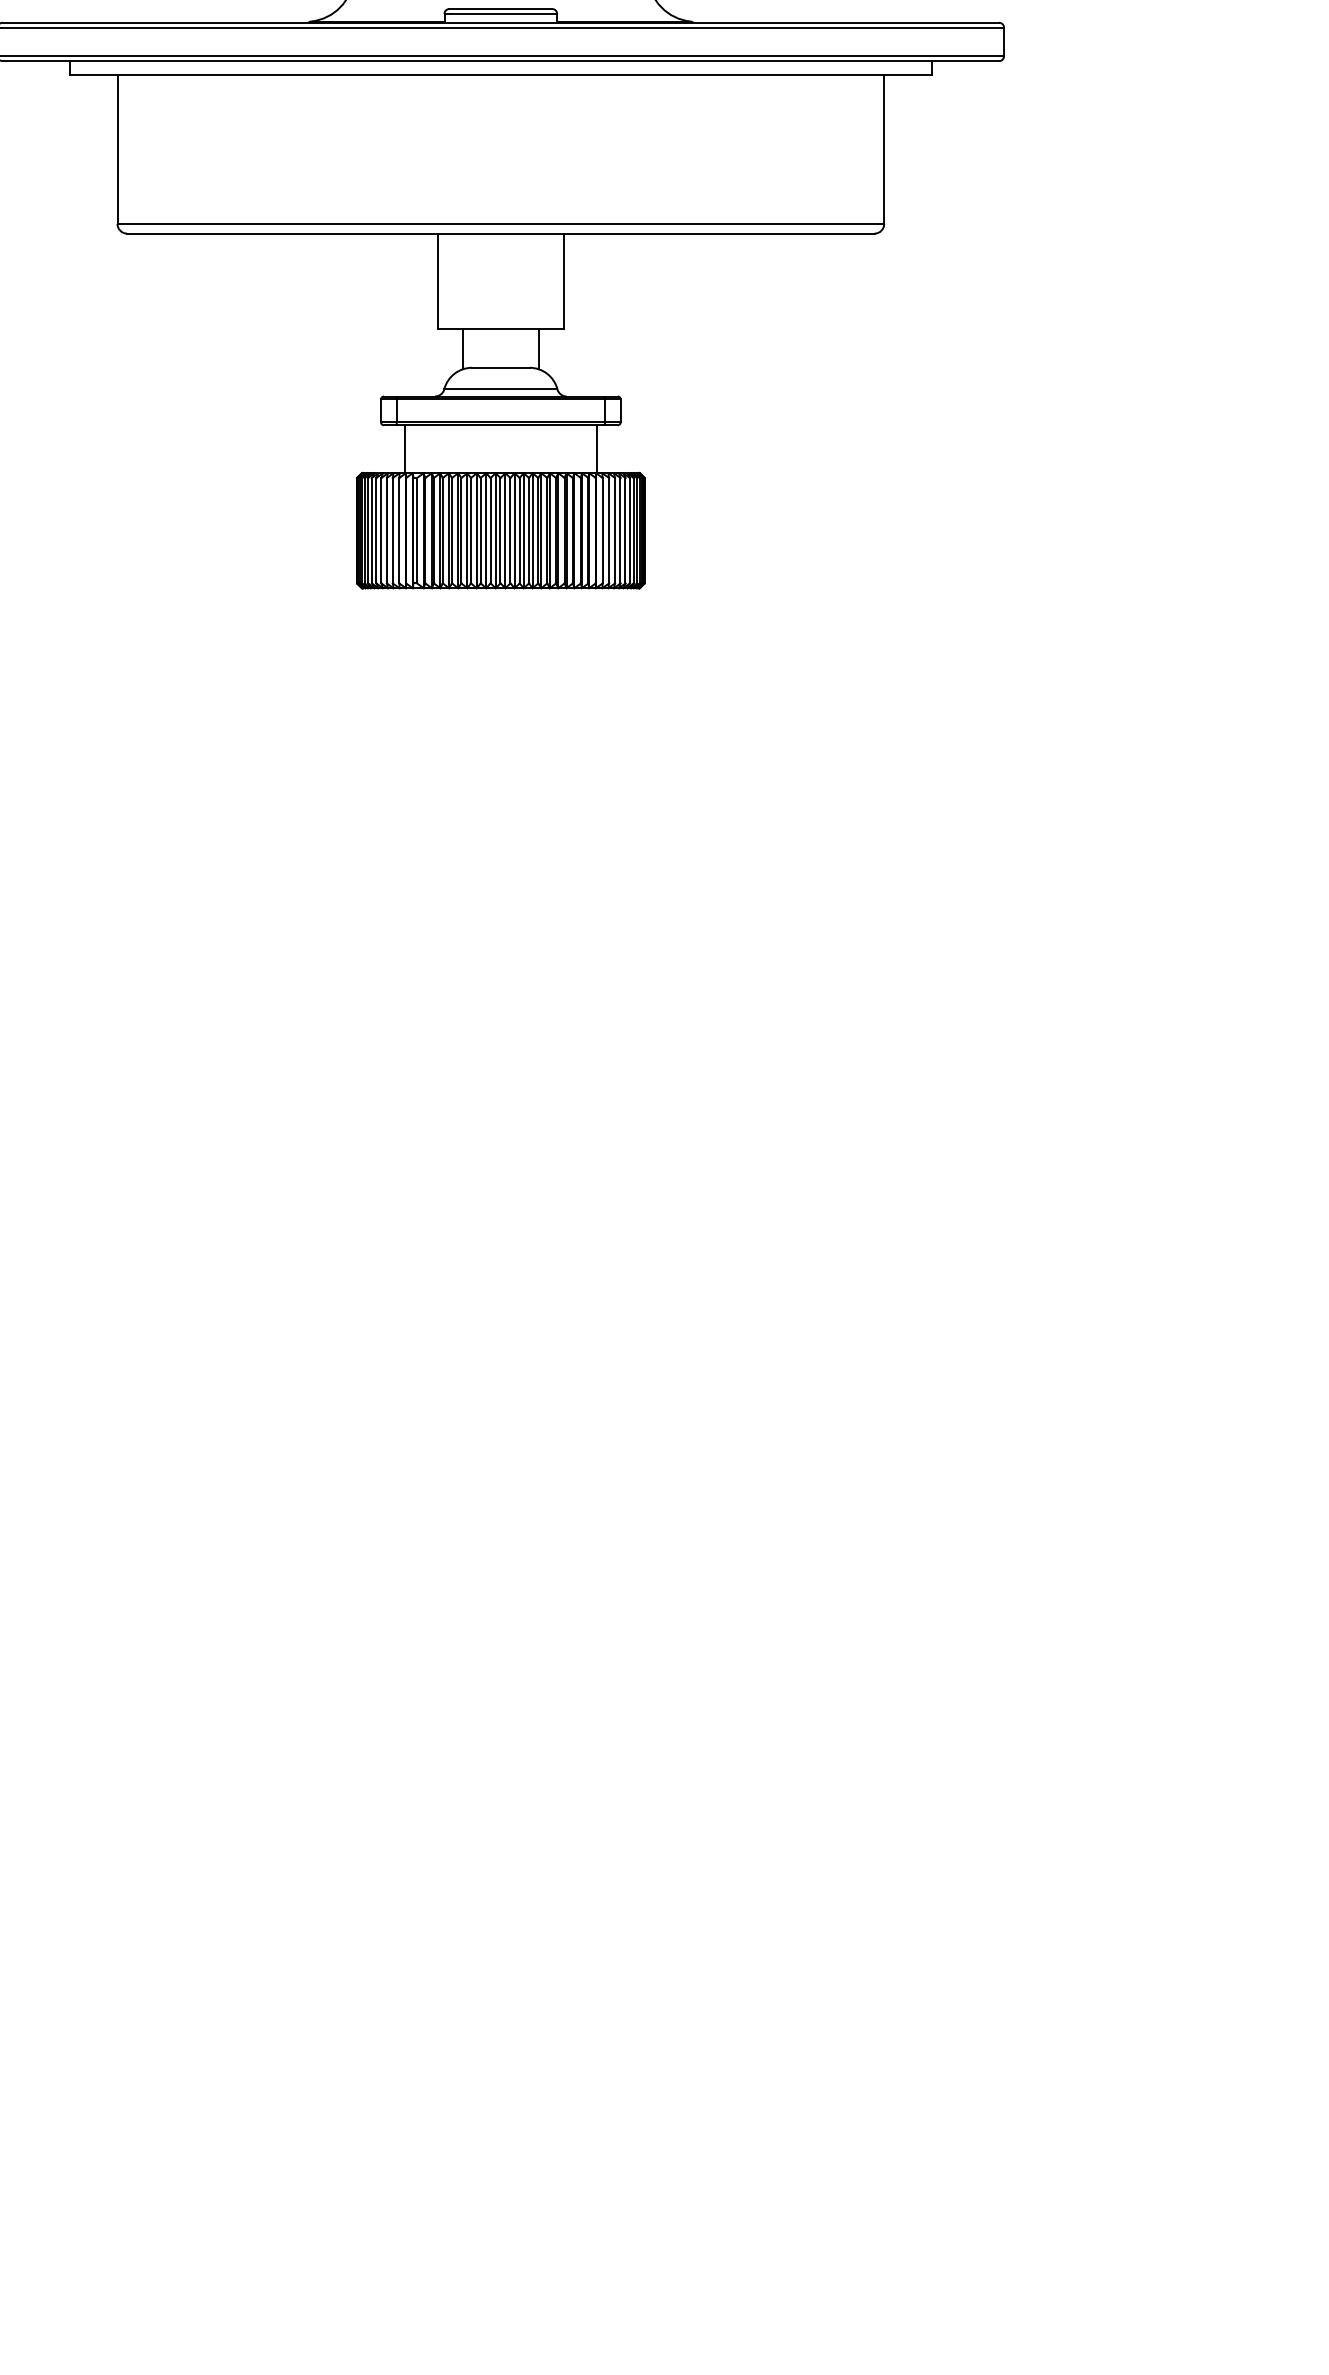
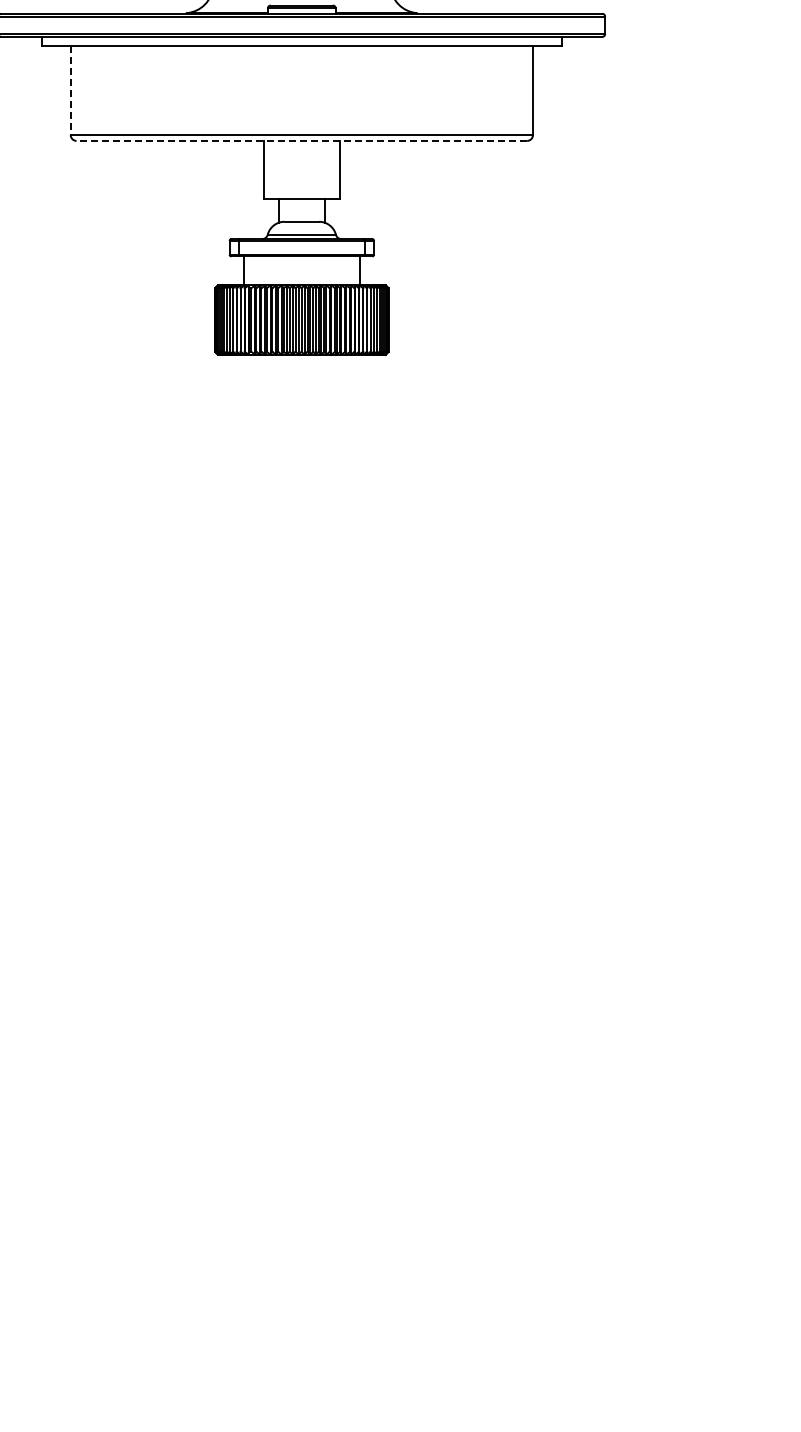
line: (117, 149) -> (70, 90), solid -> dashed
line: (500, 232) -> (301, 140), solid -> dashed

